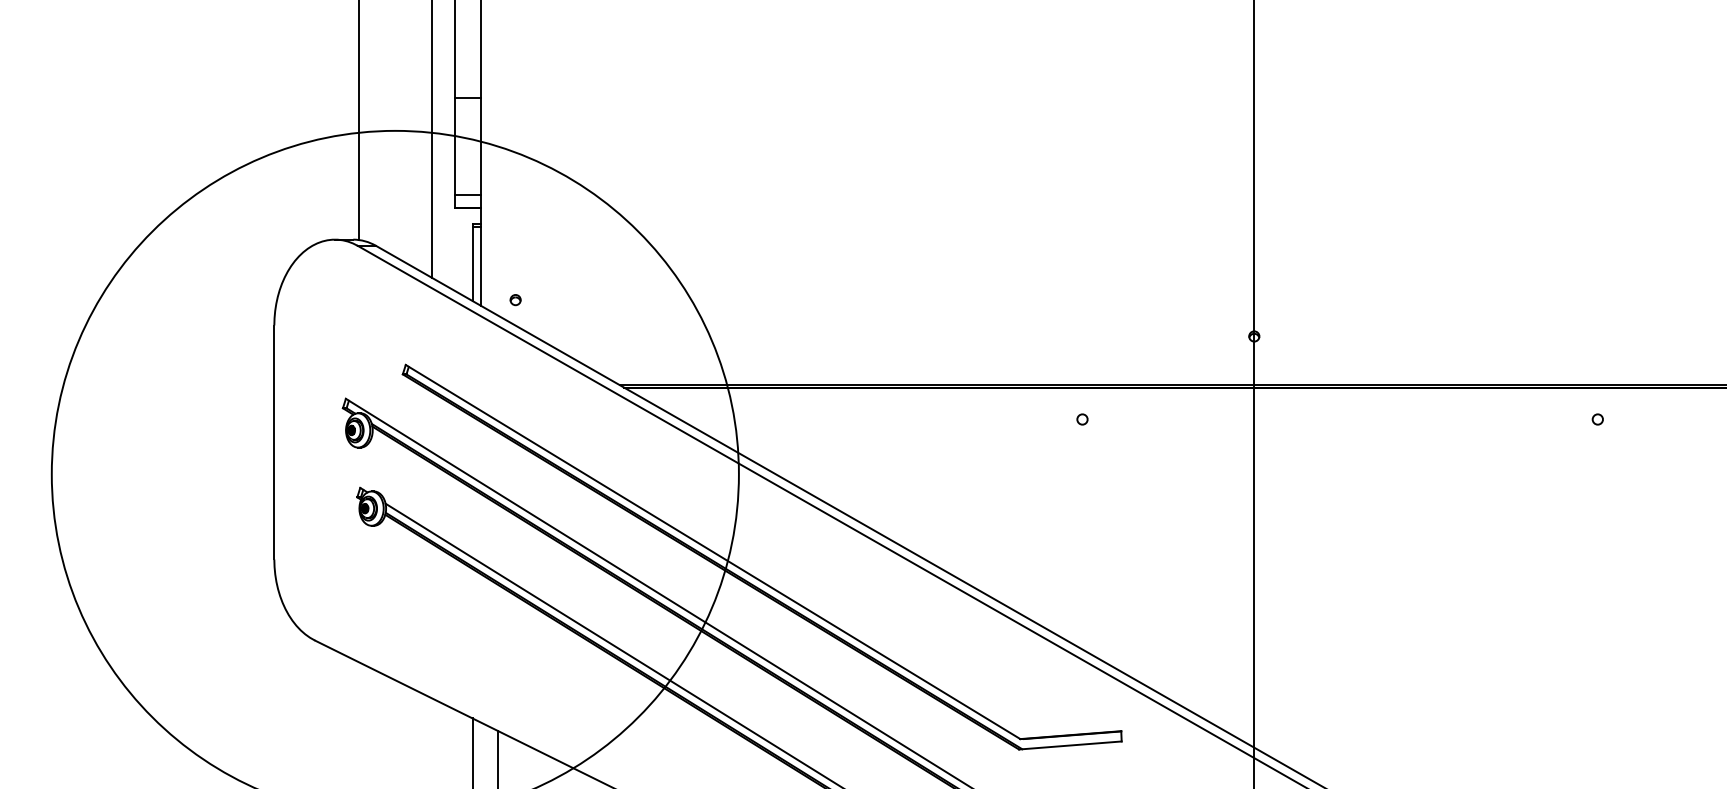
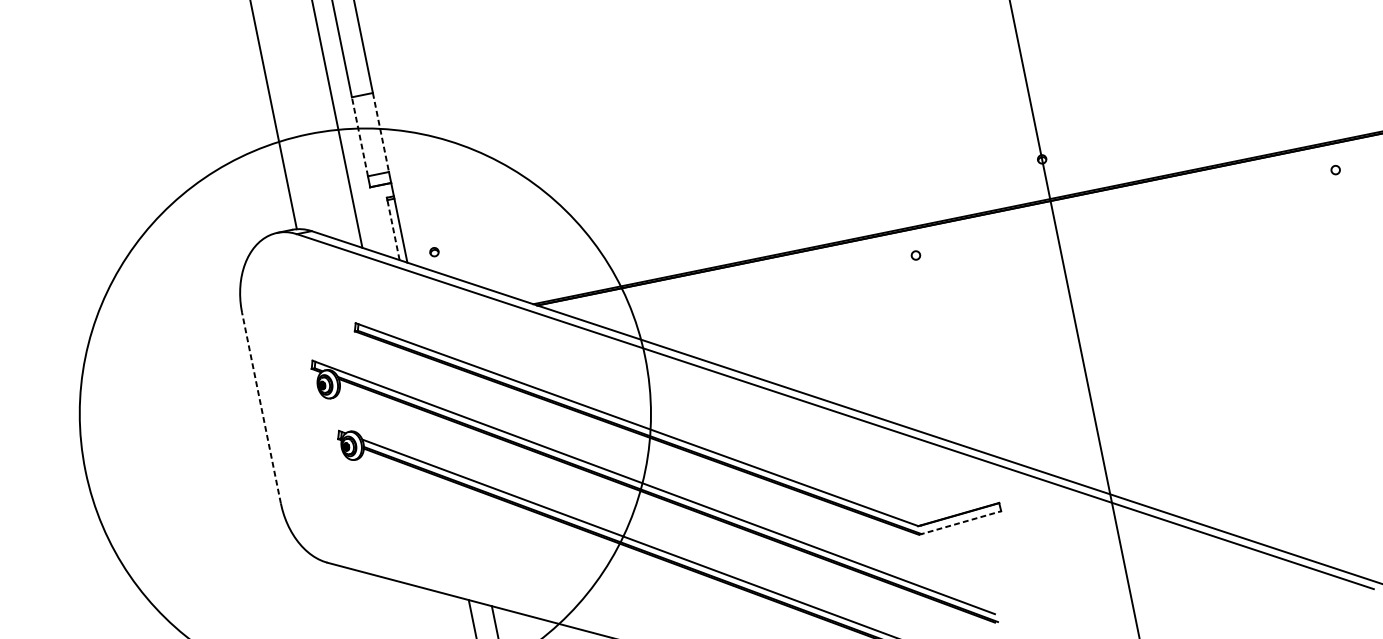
line: (455, 146) -> (360, 137), solid -> dashed
line: (481, 146) -> (381, 132), solid -> dashed
line: (472, 264) -> (393, 230), solid -> dashed
line: (274, 442) -> (261, 408), solid -> dashed
line: (1070, 745) -> (960, 523), solid -> dashed

